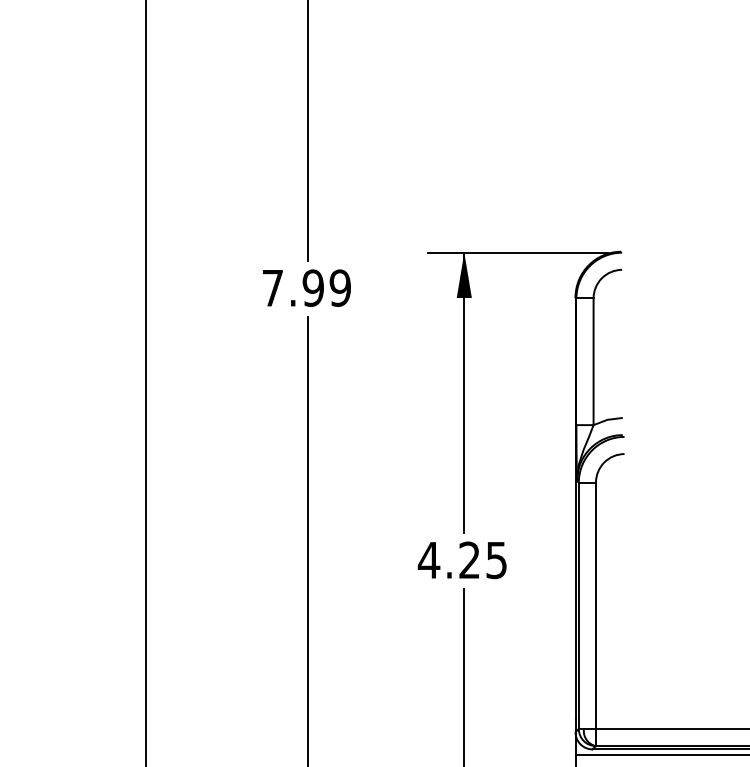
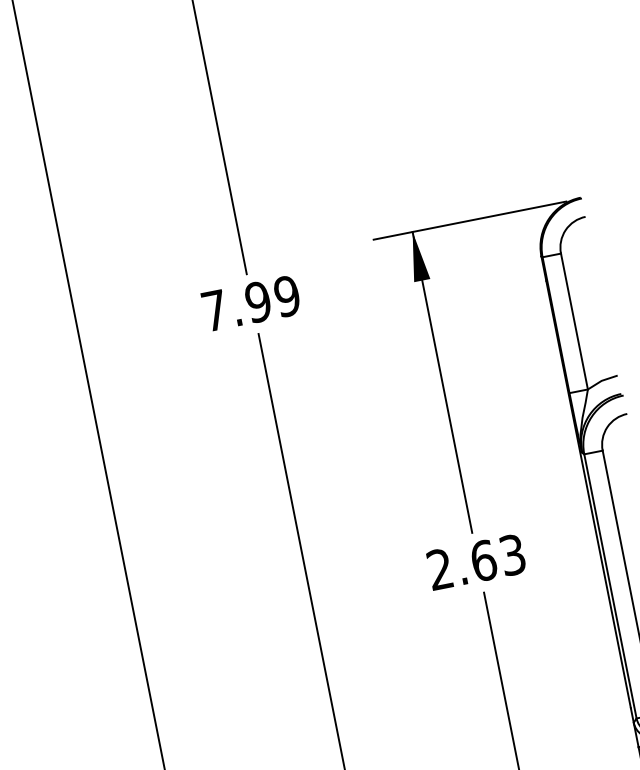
text: (461, 560) -> (474, 562), 4.25 -> 2.63

